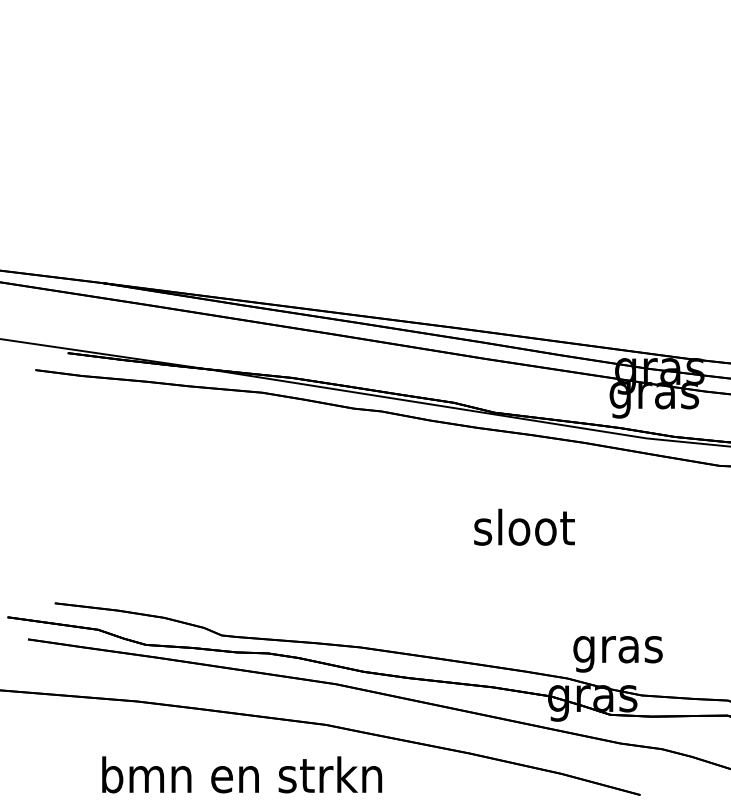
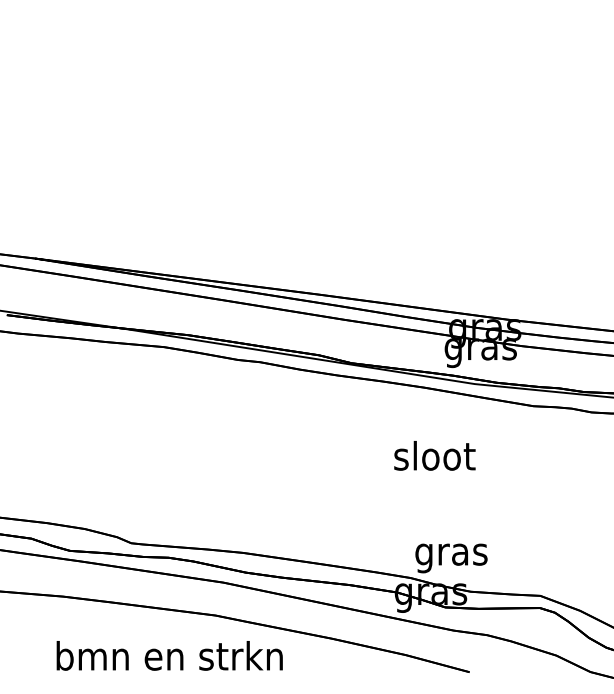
text: (523, 526) -> (434, 455), moved
text: (241, 774) -> (169, 655), moved

